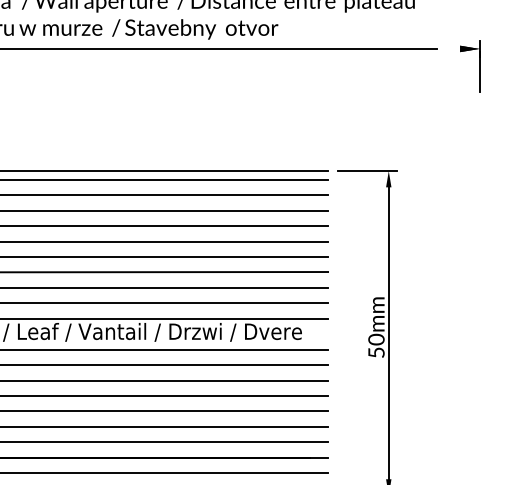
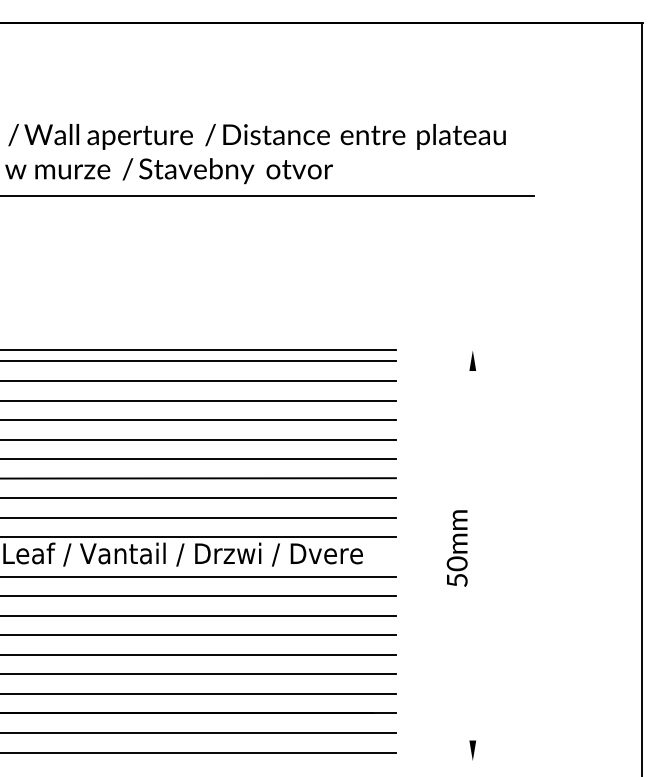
part: (479, 66) -> (587, 217), removed
line: (367, 171) -> (445, 350), removed
line: (388, 333) -> (472, 555), removed

